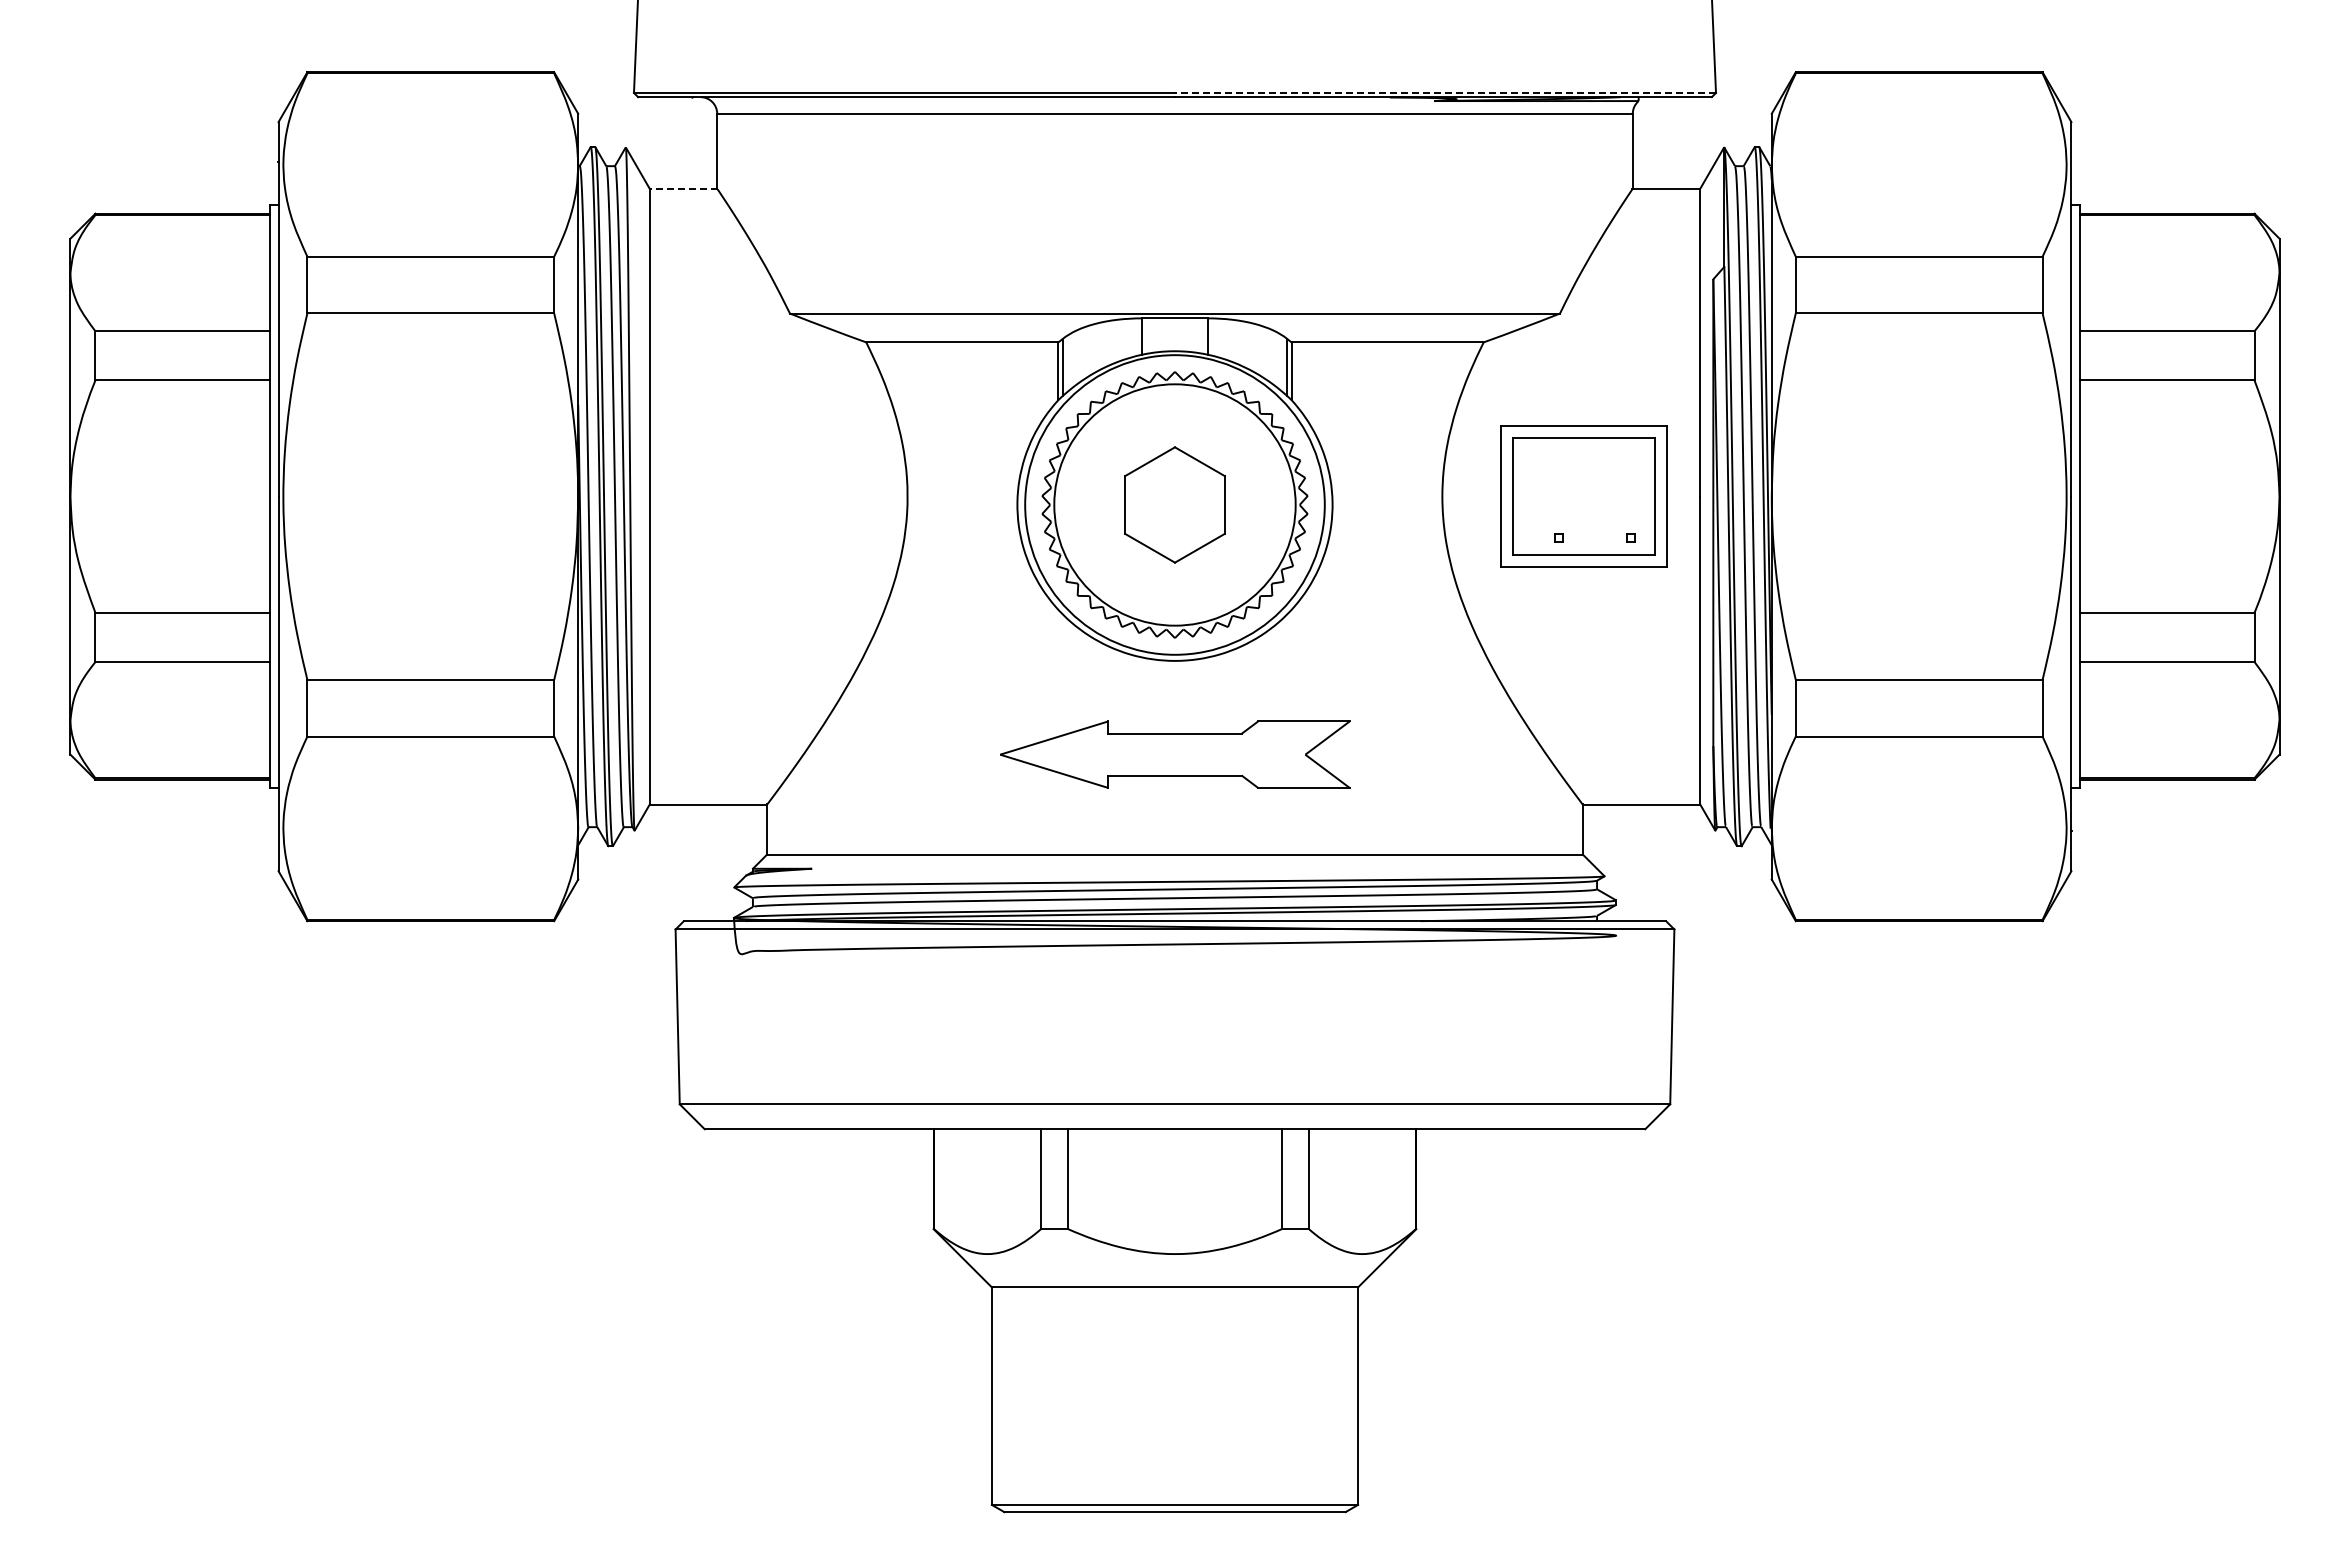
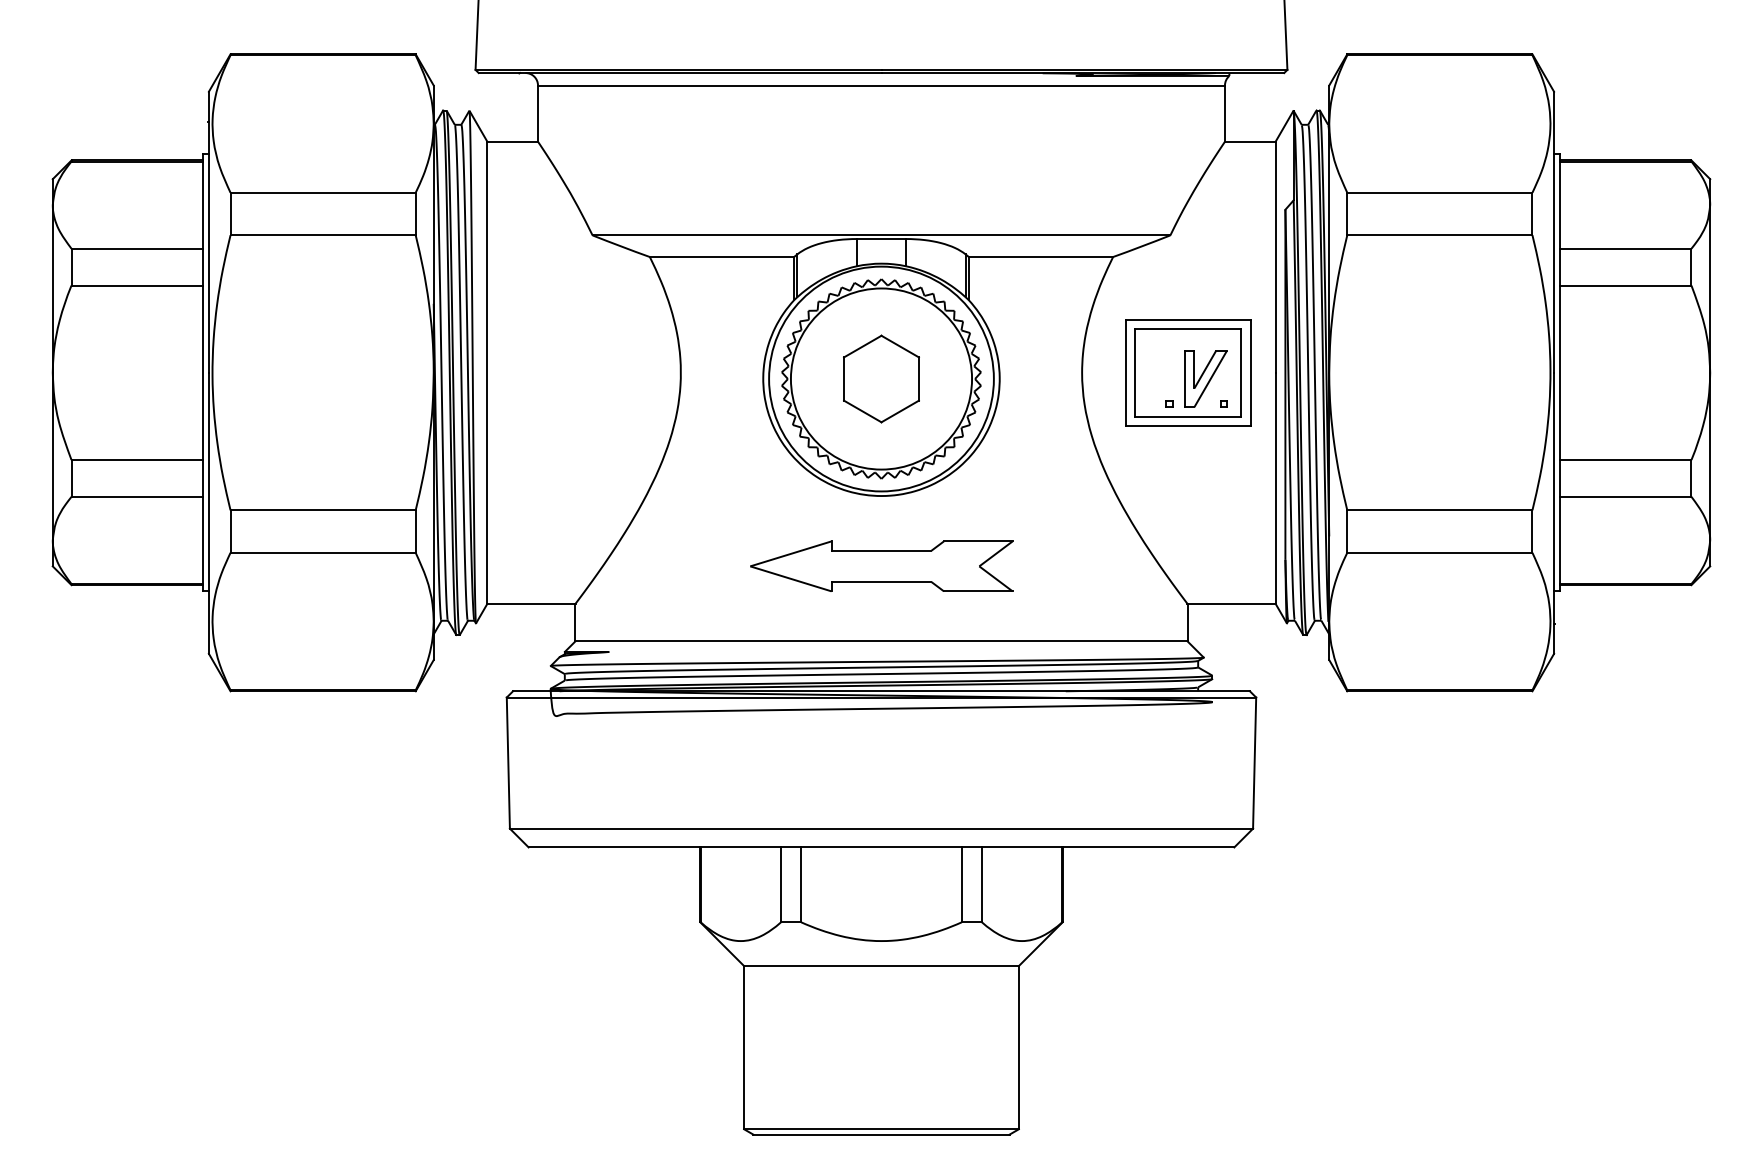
line: (1445, 92) -> (1084, 69), dashed -> solid
line: (683, 188) -> (512, 141), dashed -> solid
part: (1607, 504) -> (1206, 378), added

